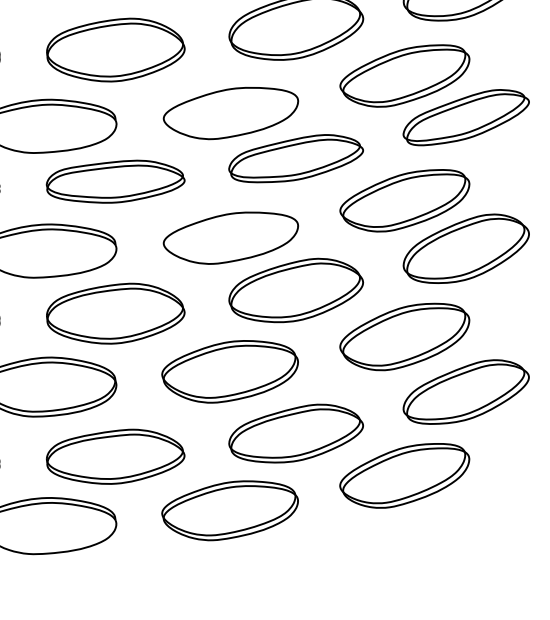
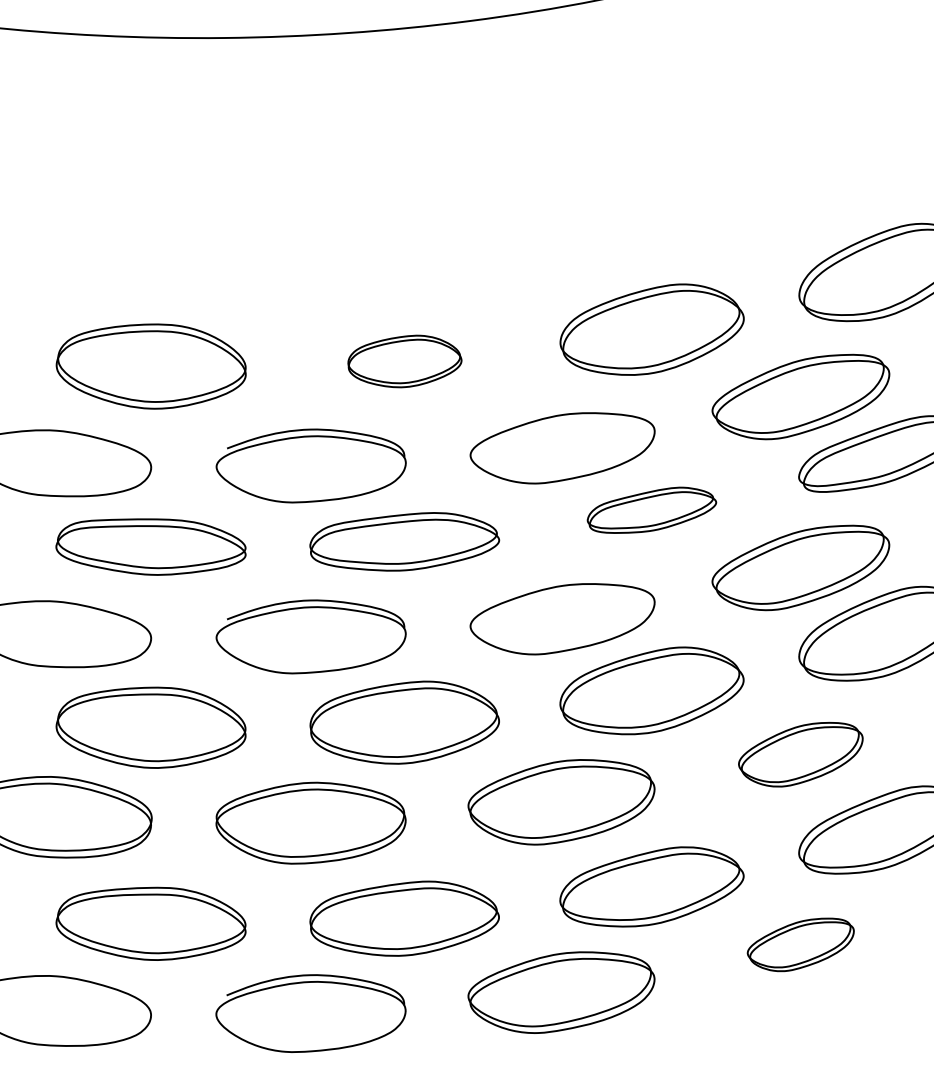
part: (115, 50) -> (404, 361), size x0.6
part: (295, 158) -> (651, 510), size x0.7
part: (404, 336) -> (800, 754), size x0.7
part: (404, 475) -> (800, 944), size x0.6

